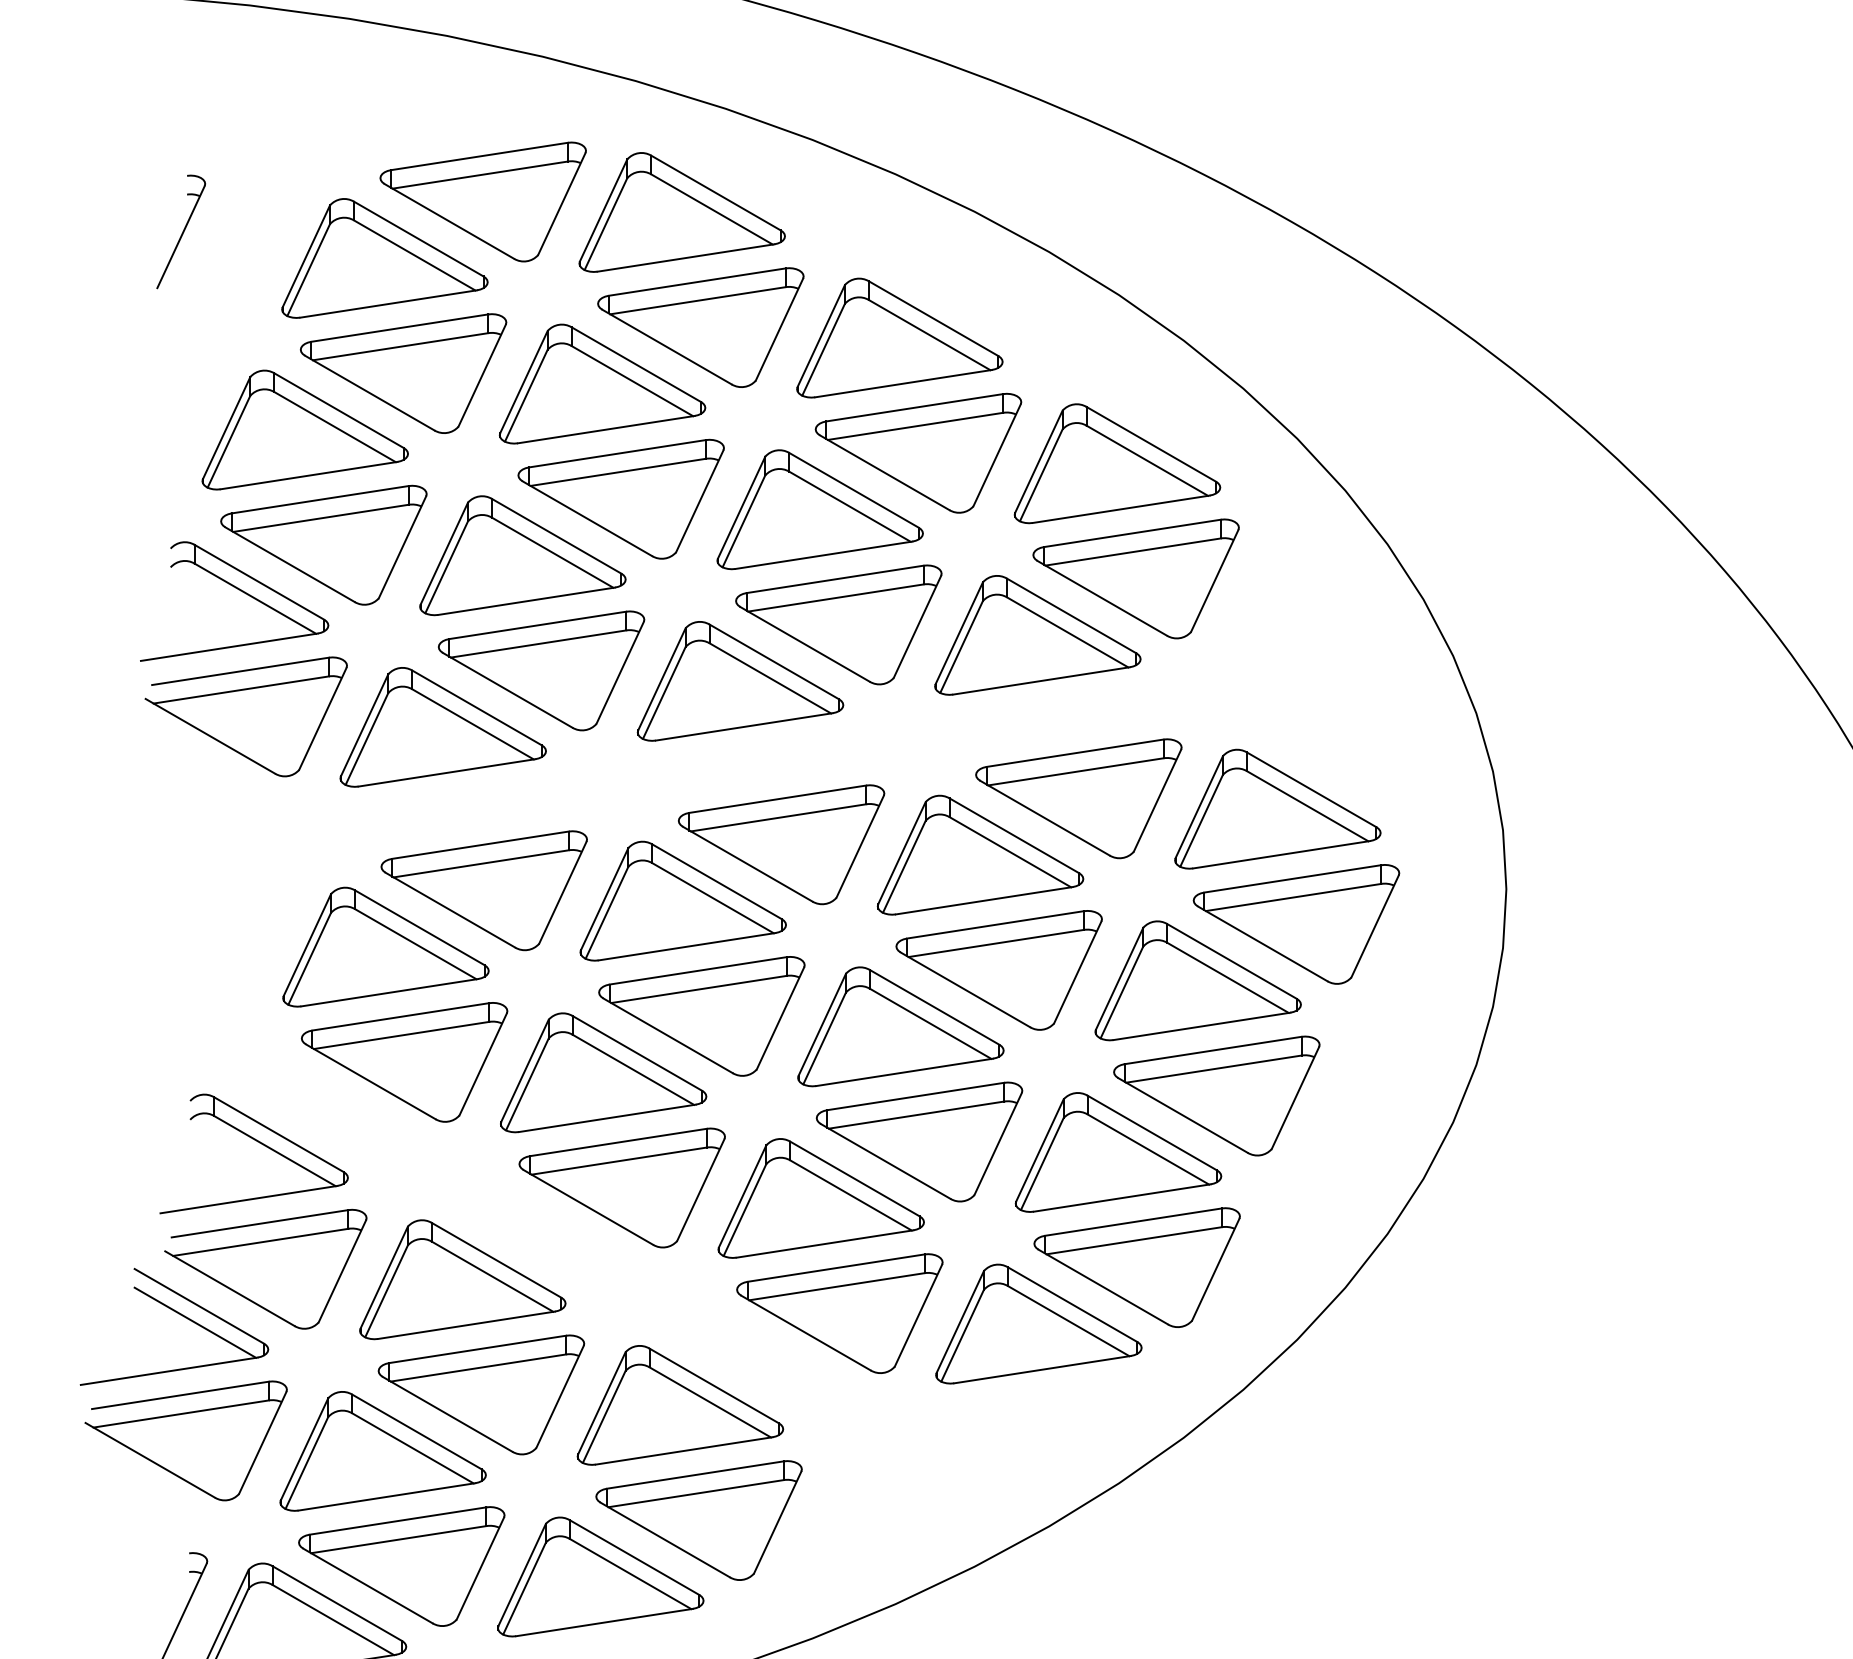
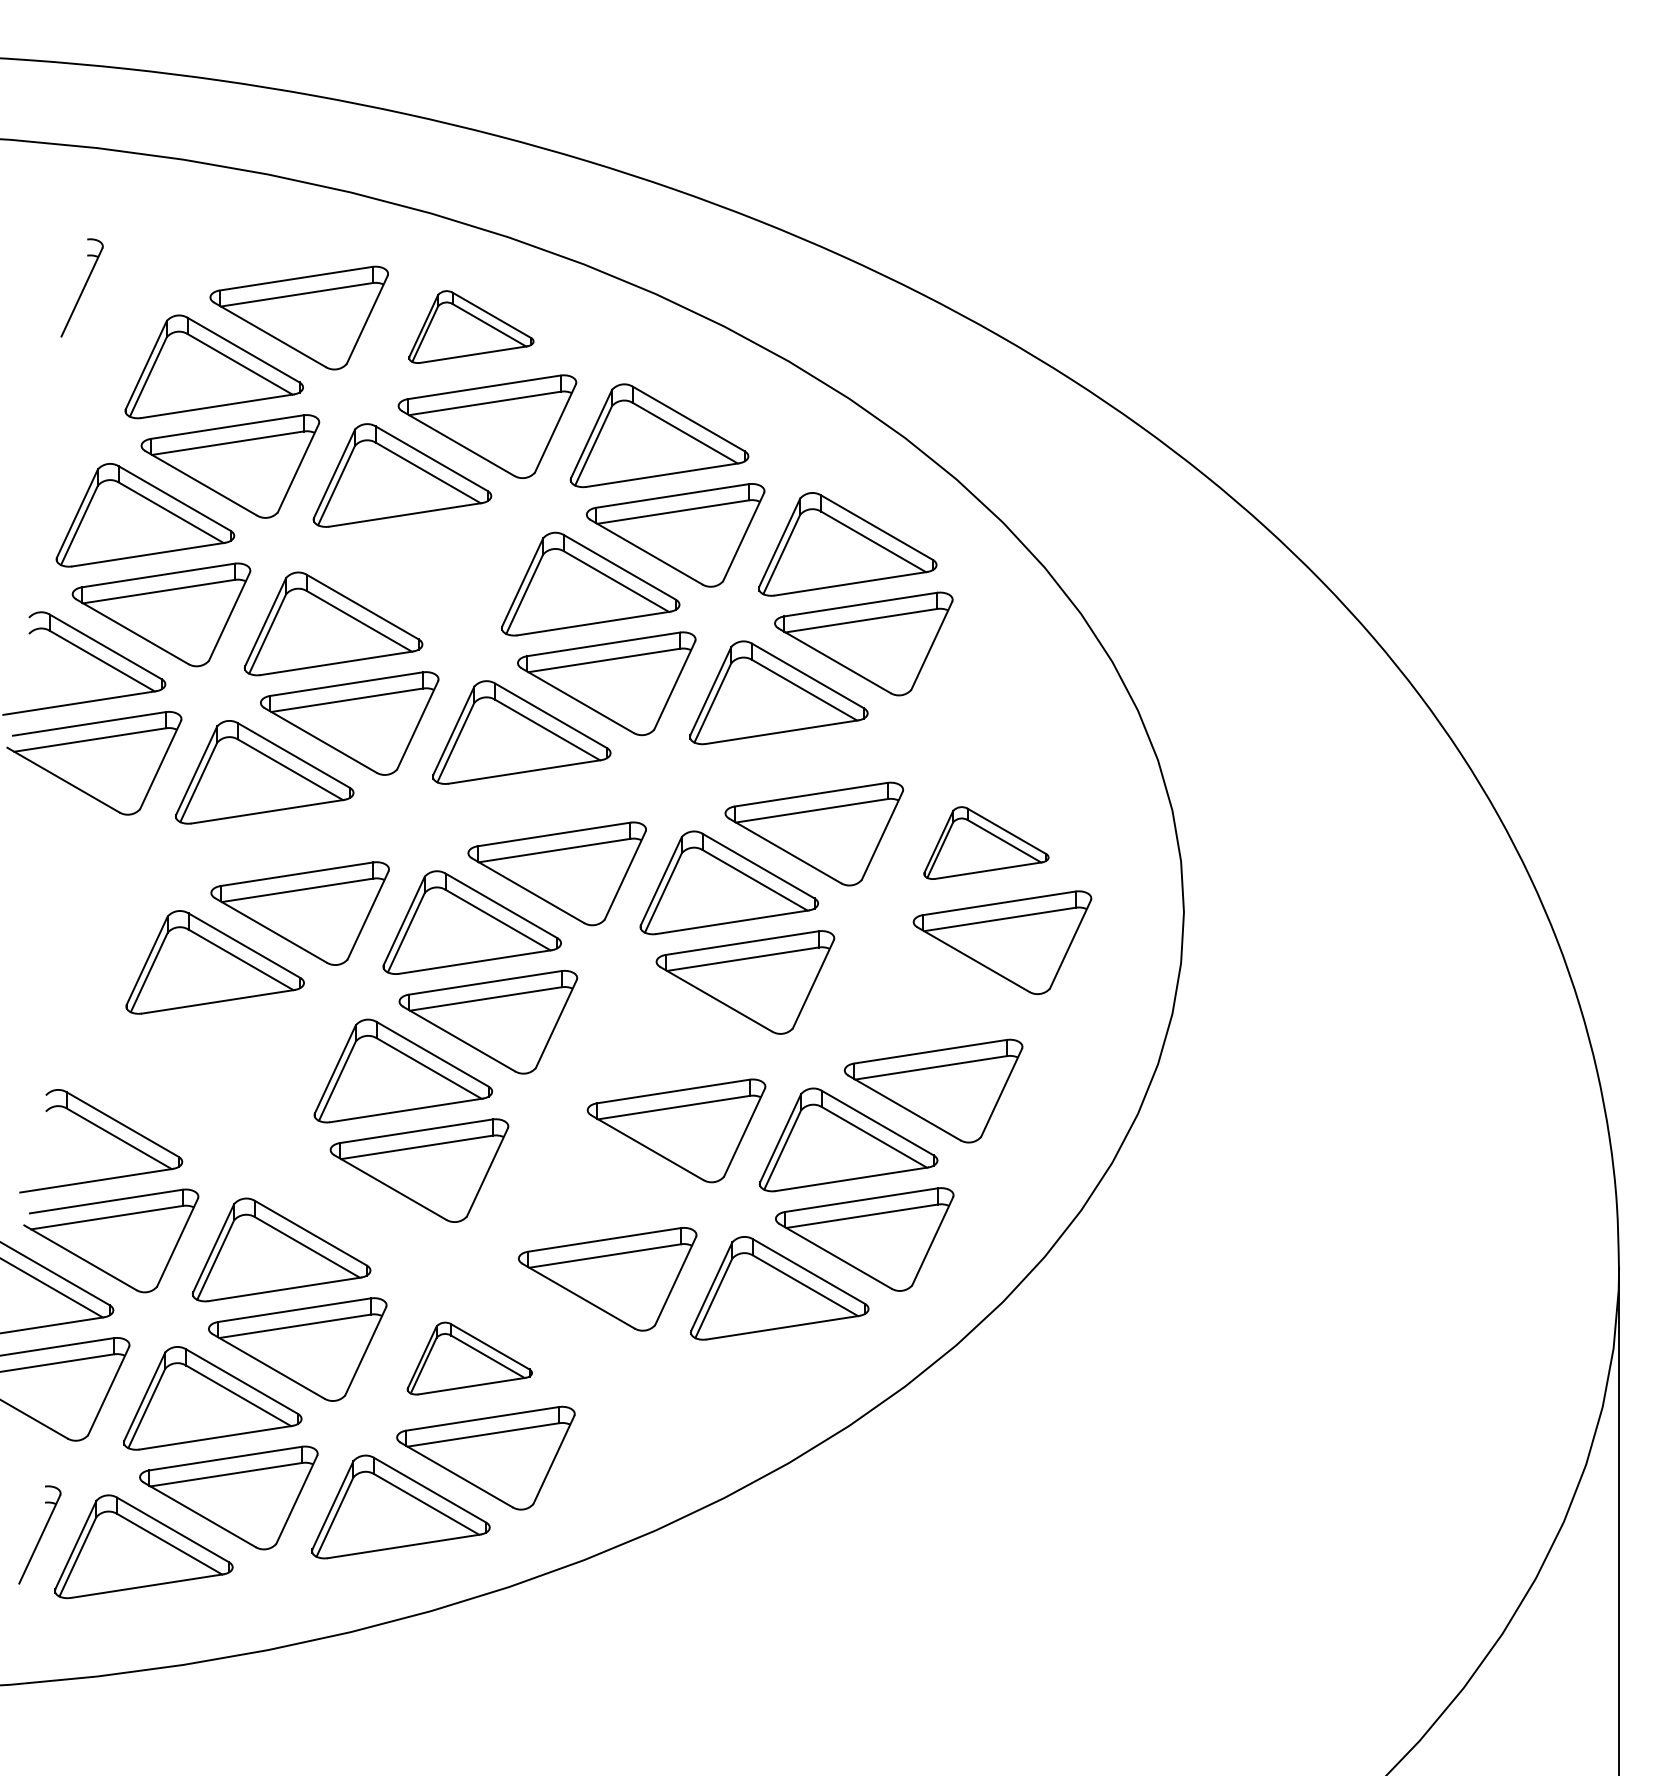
part: (682, 211) -> (471, 326), size x0.7
part: (180, 231) -> (81, 287), moved
part: (621, 498) -> (418, 574), removed
part: (1277, 808) -> (986, 842), size x0.7
part: (1198, 980) -> (917, 991), removed
part: (900, 1027) -> (660, 1031), removed
part: (403, 1061) -> (230, 1061), removed
part: (821, 1198) -> (591, 1179), removed
part: (680, 1405) -> (469, 1358), size x0.7

